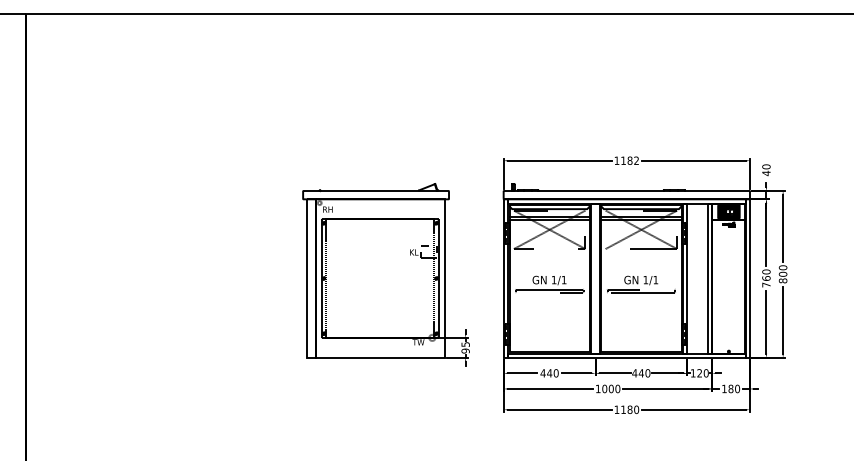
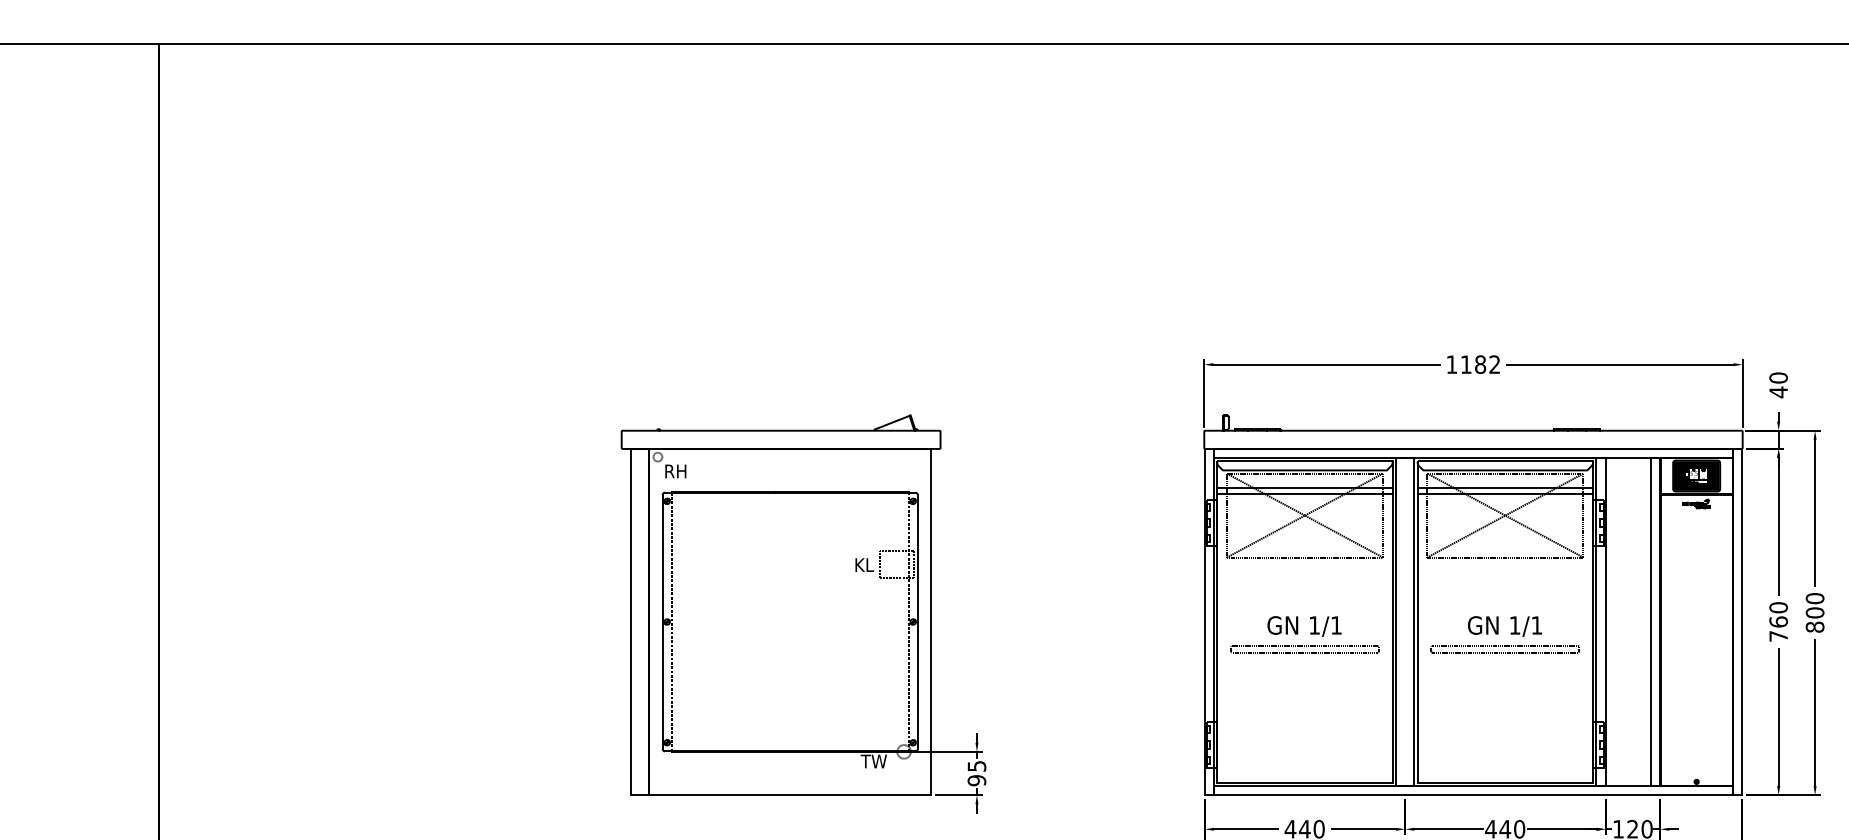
part: (385, 274) -> (801, 613), moved

